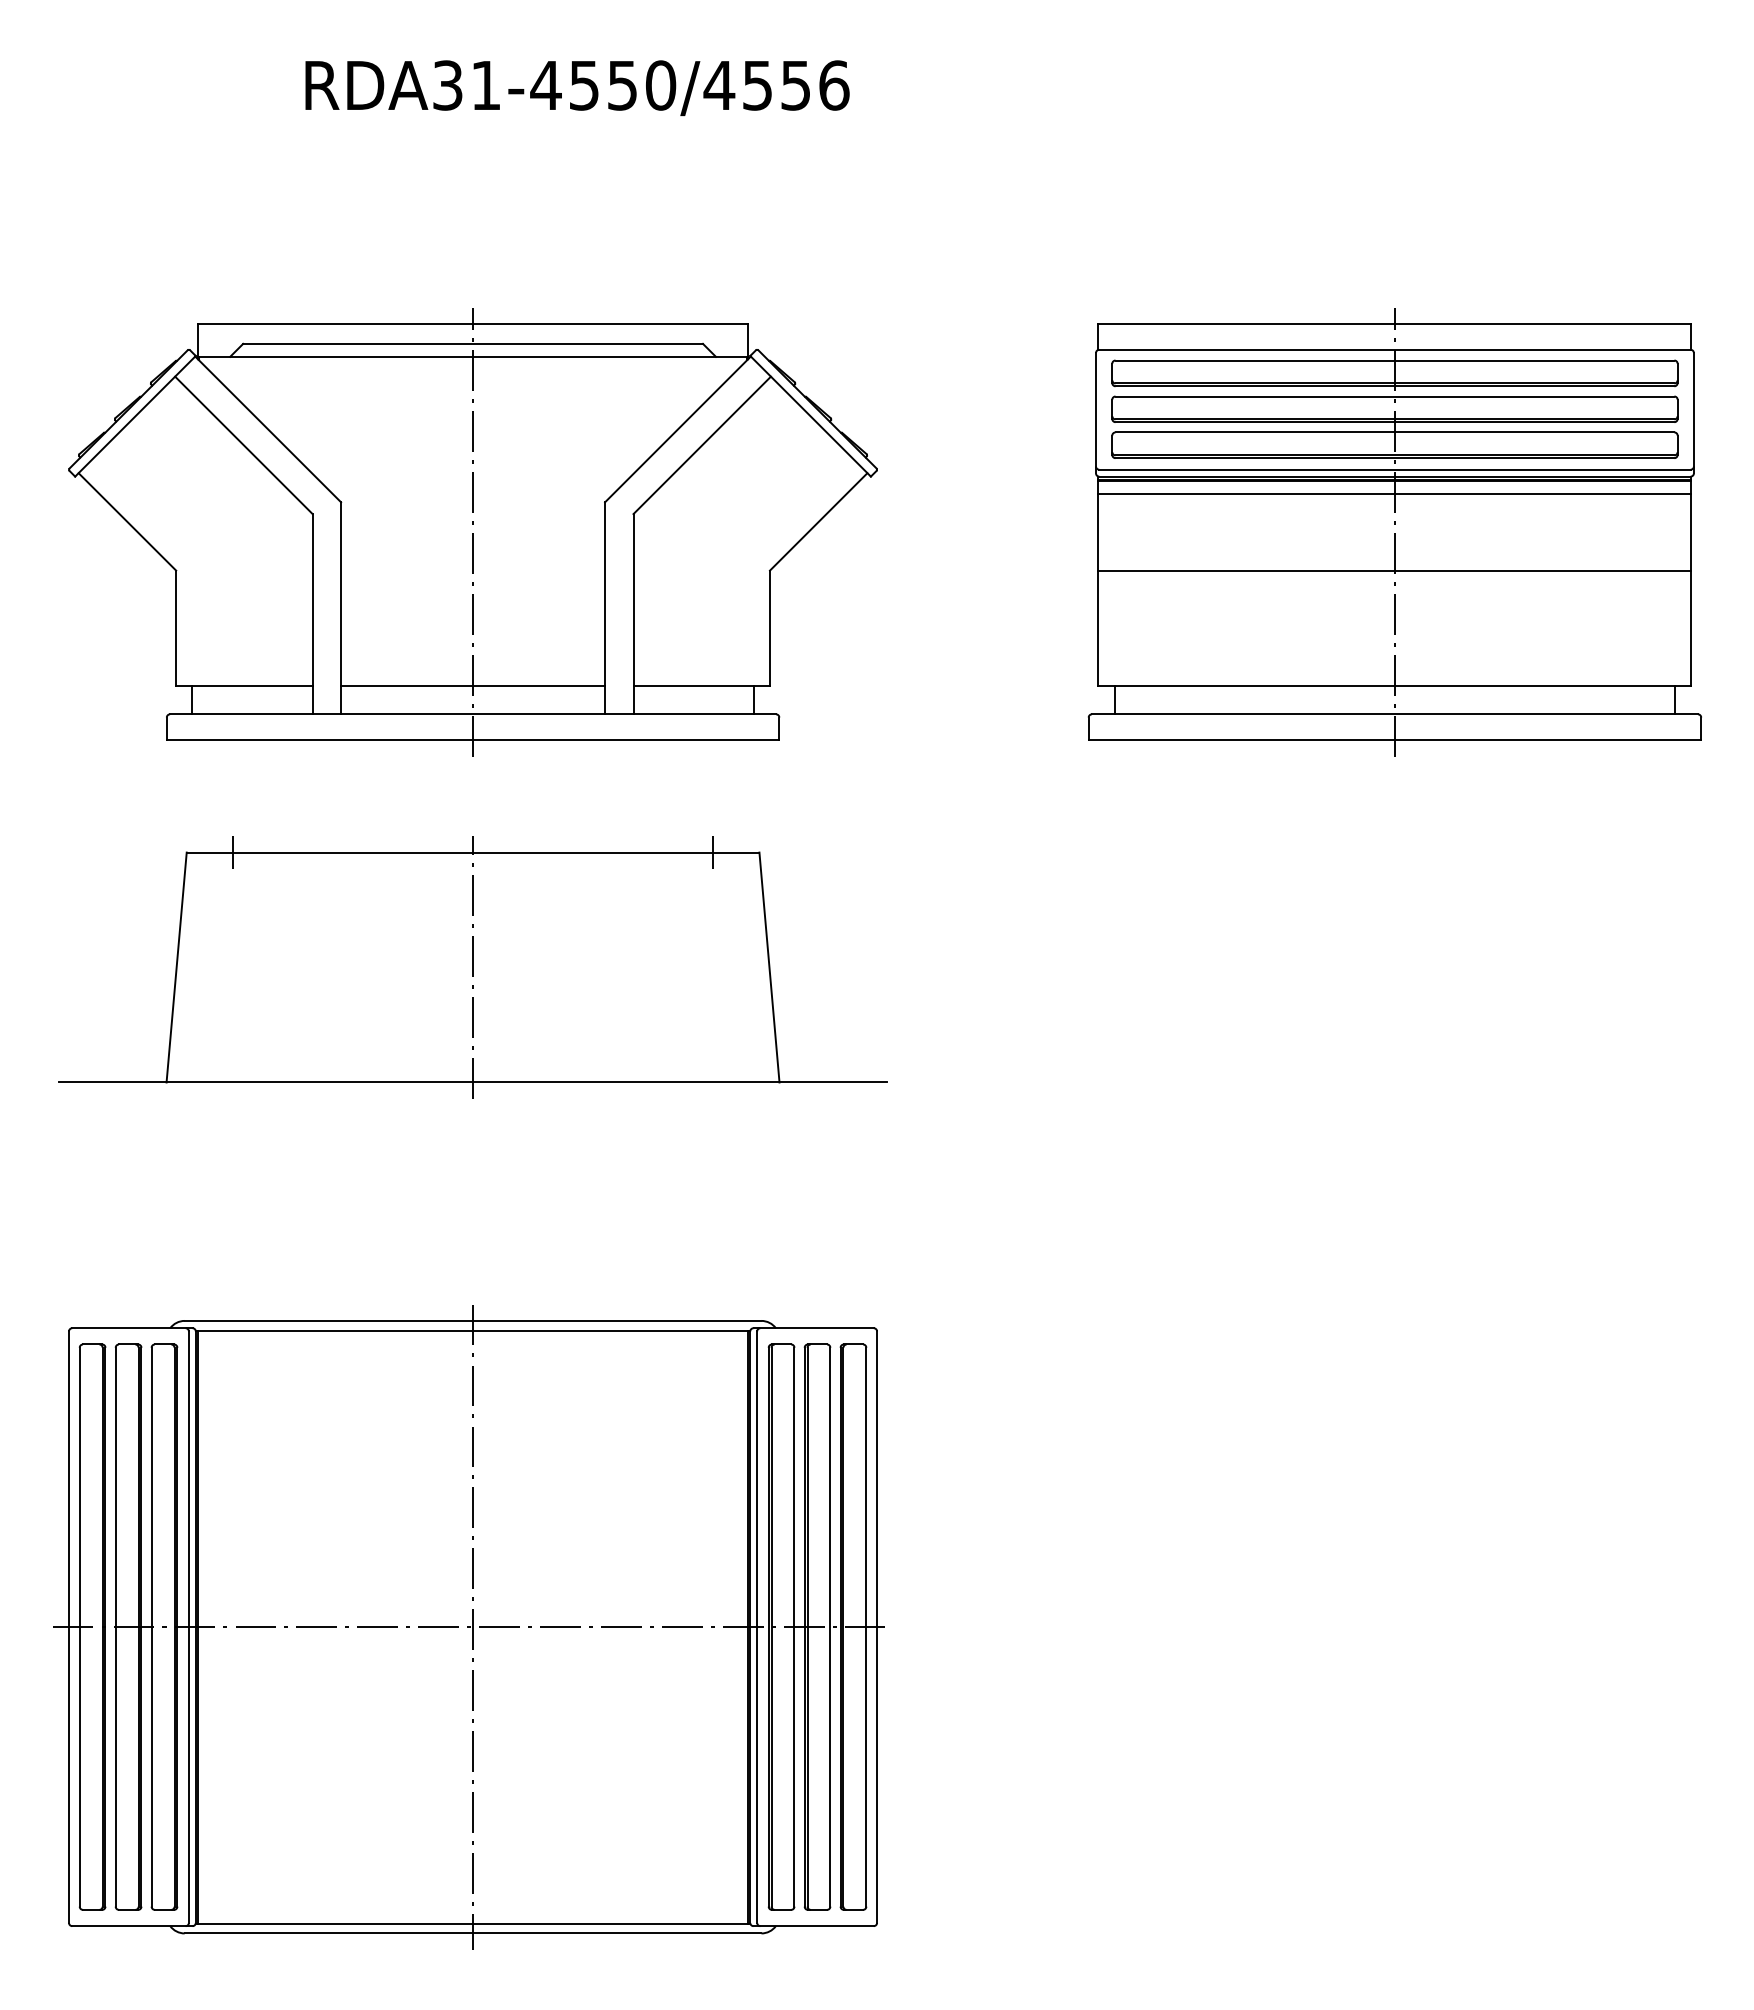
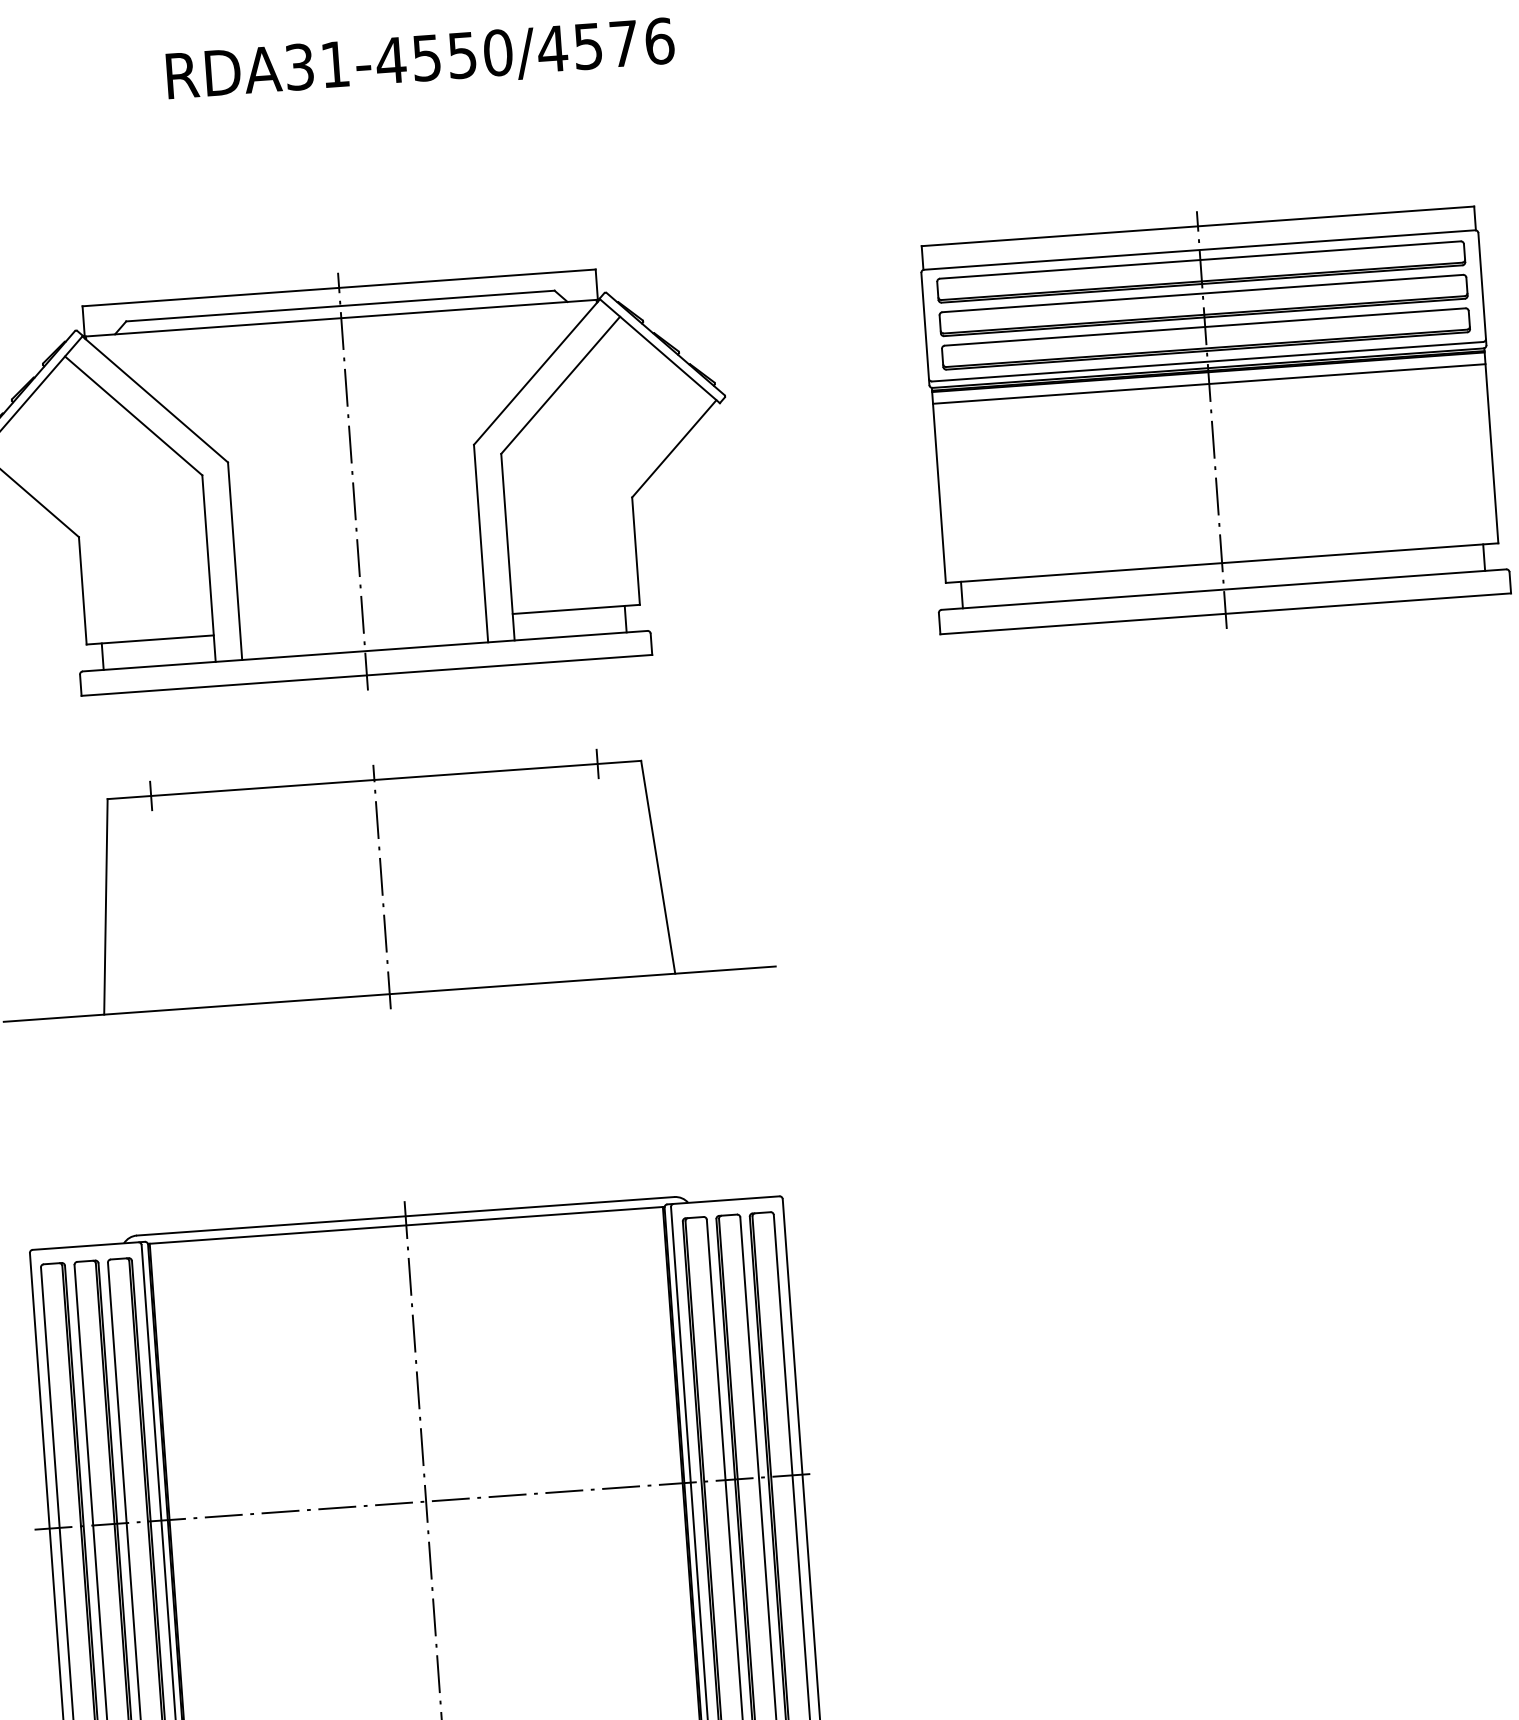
text: (795, 85) -> (623, 43), RDA31-4550/4556 -> RDA31-4550/4576
line: (1394, 570) -> (1213, 455), removed
line: (473, 685) -> (363, 624), removed

